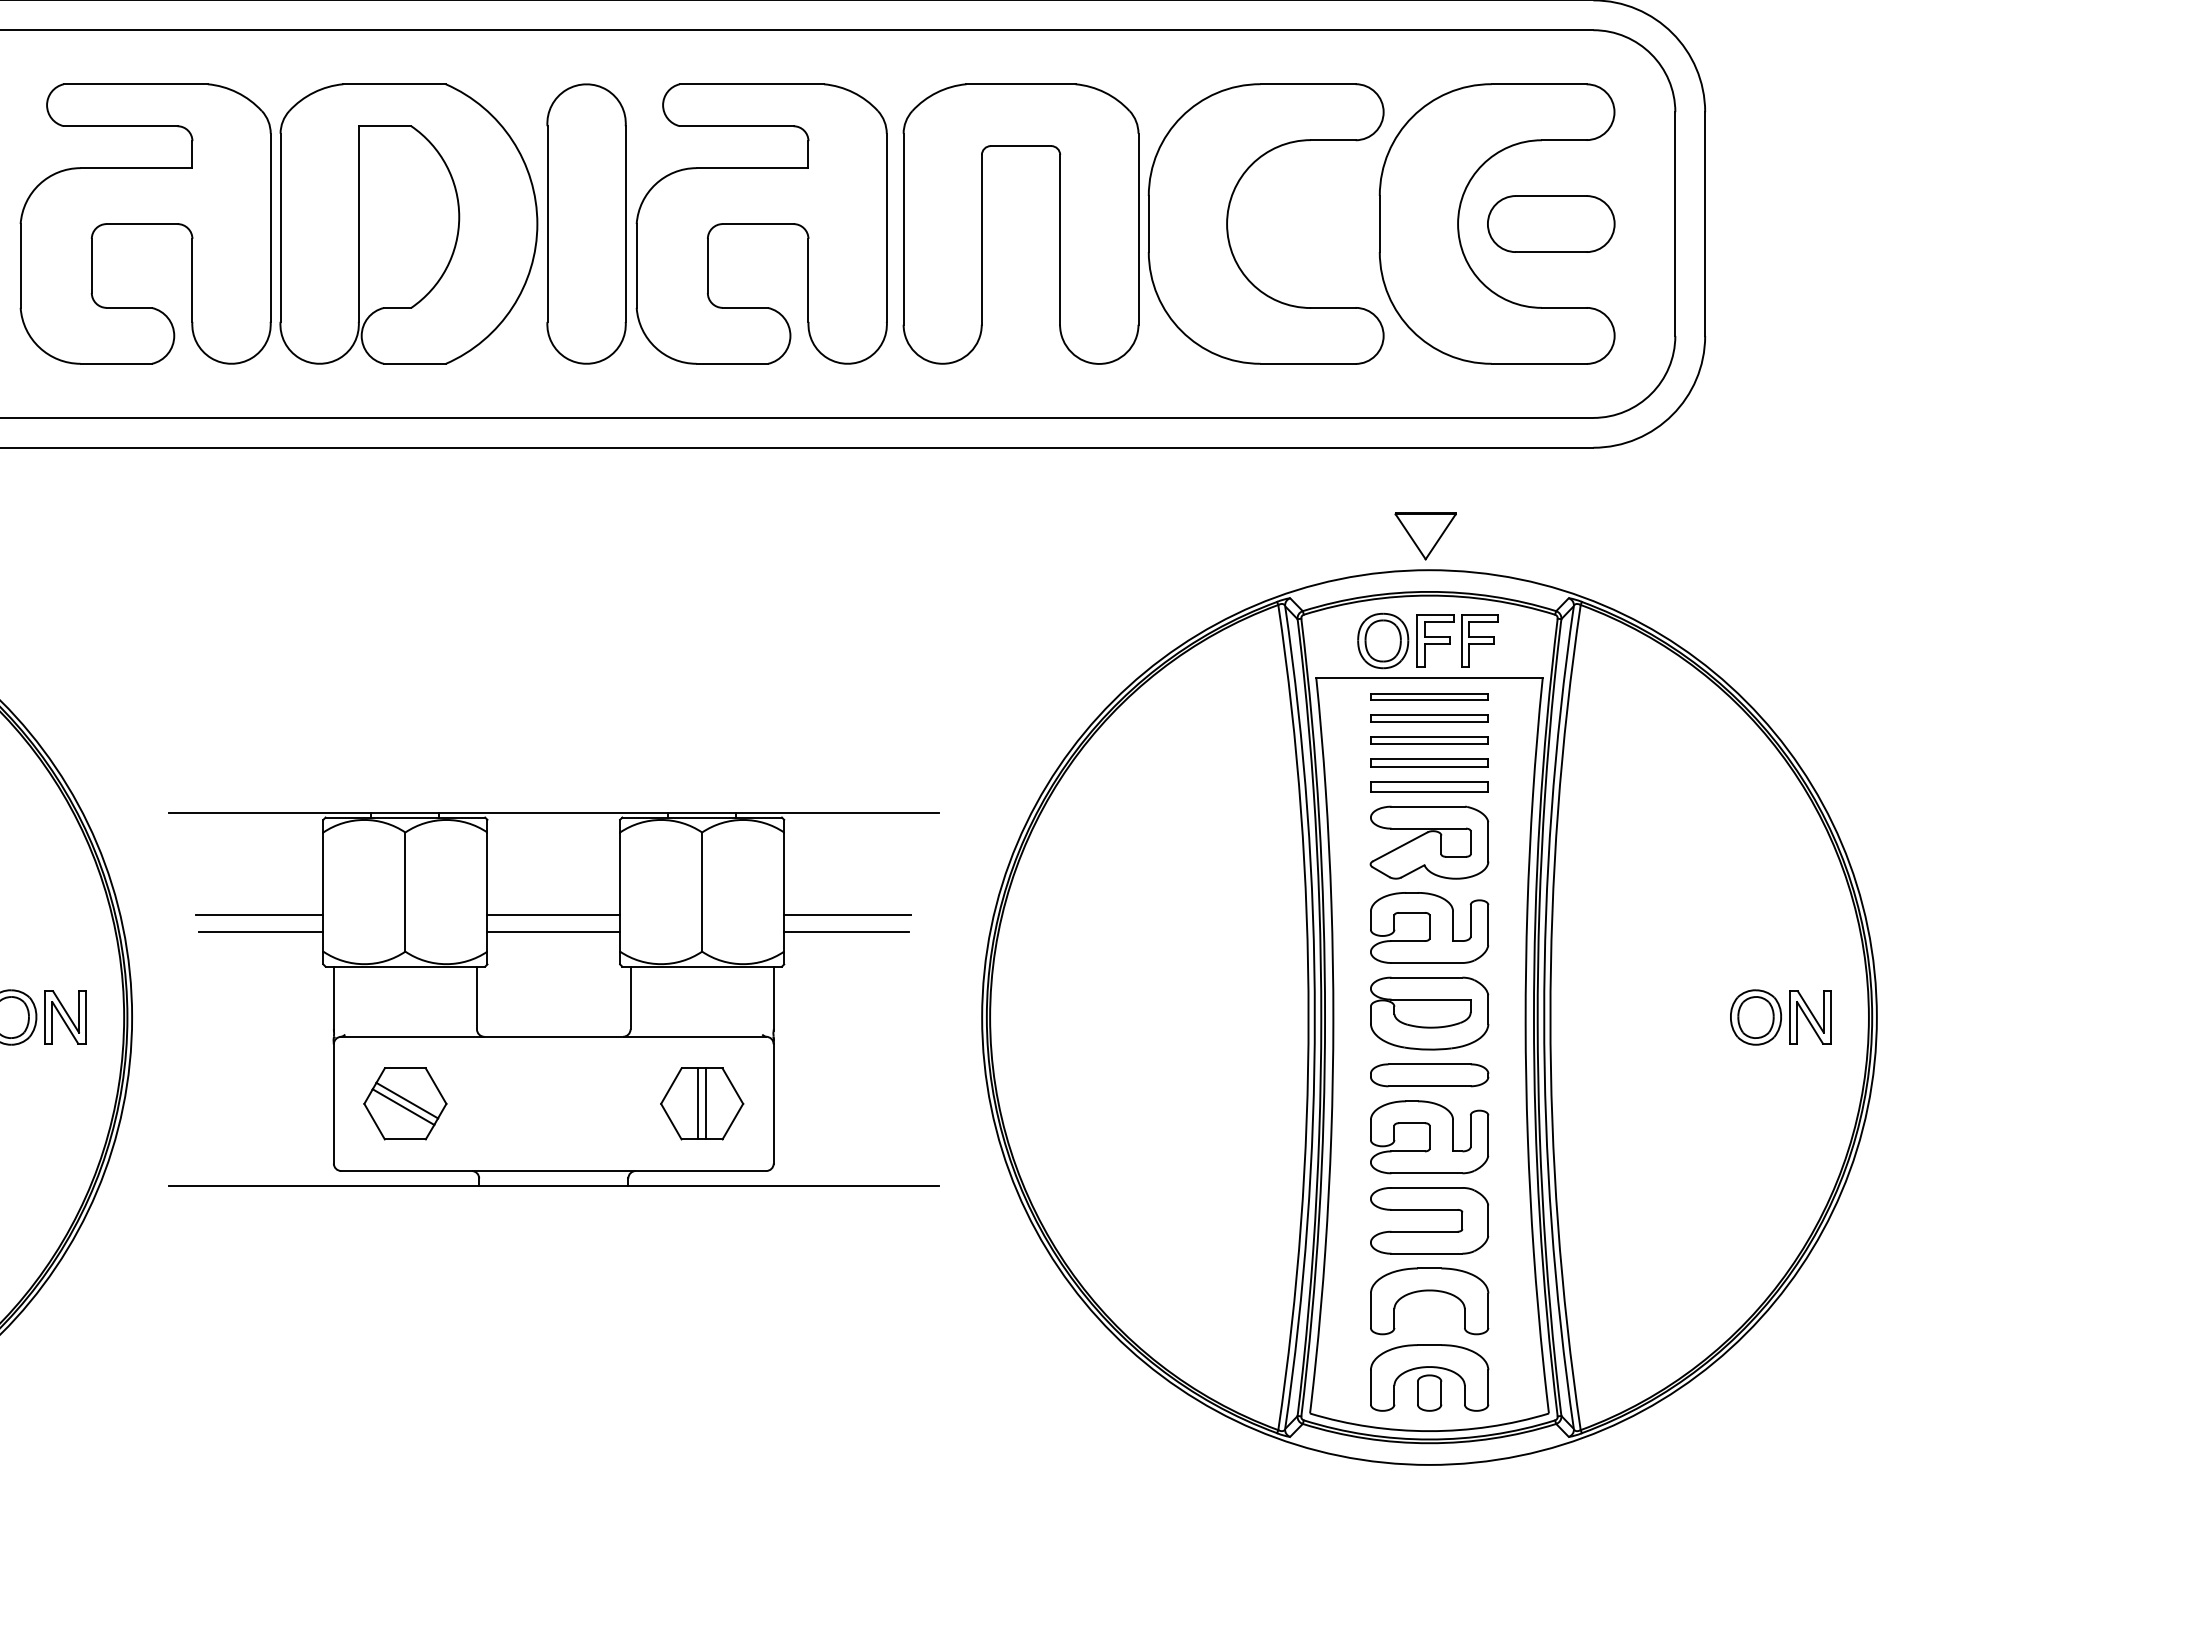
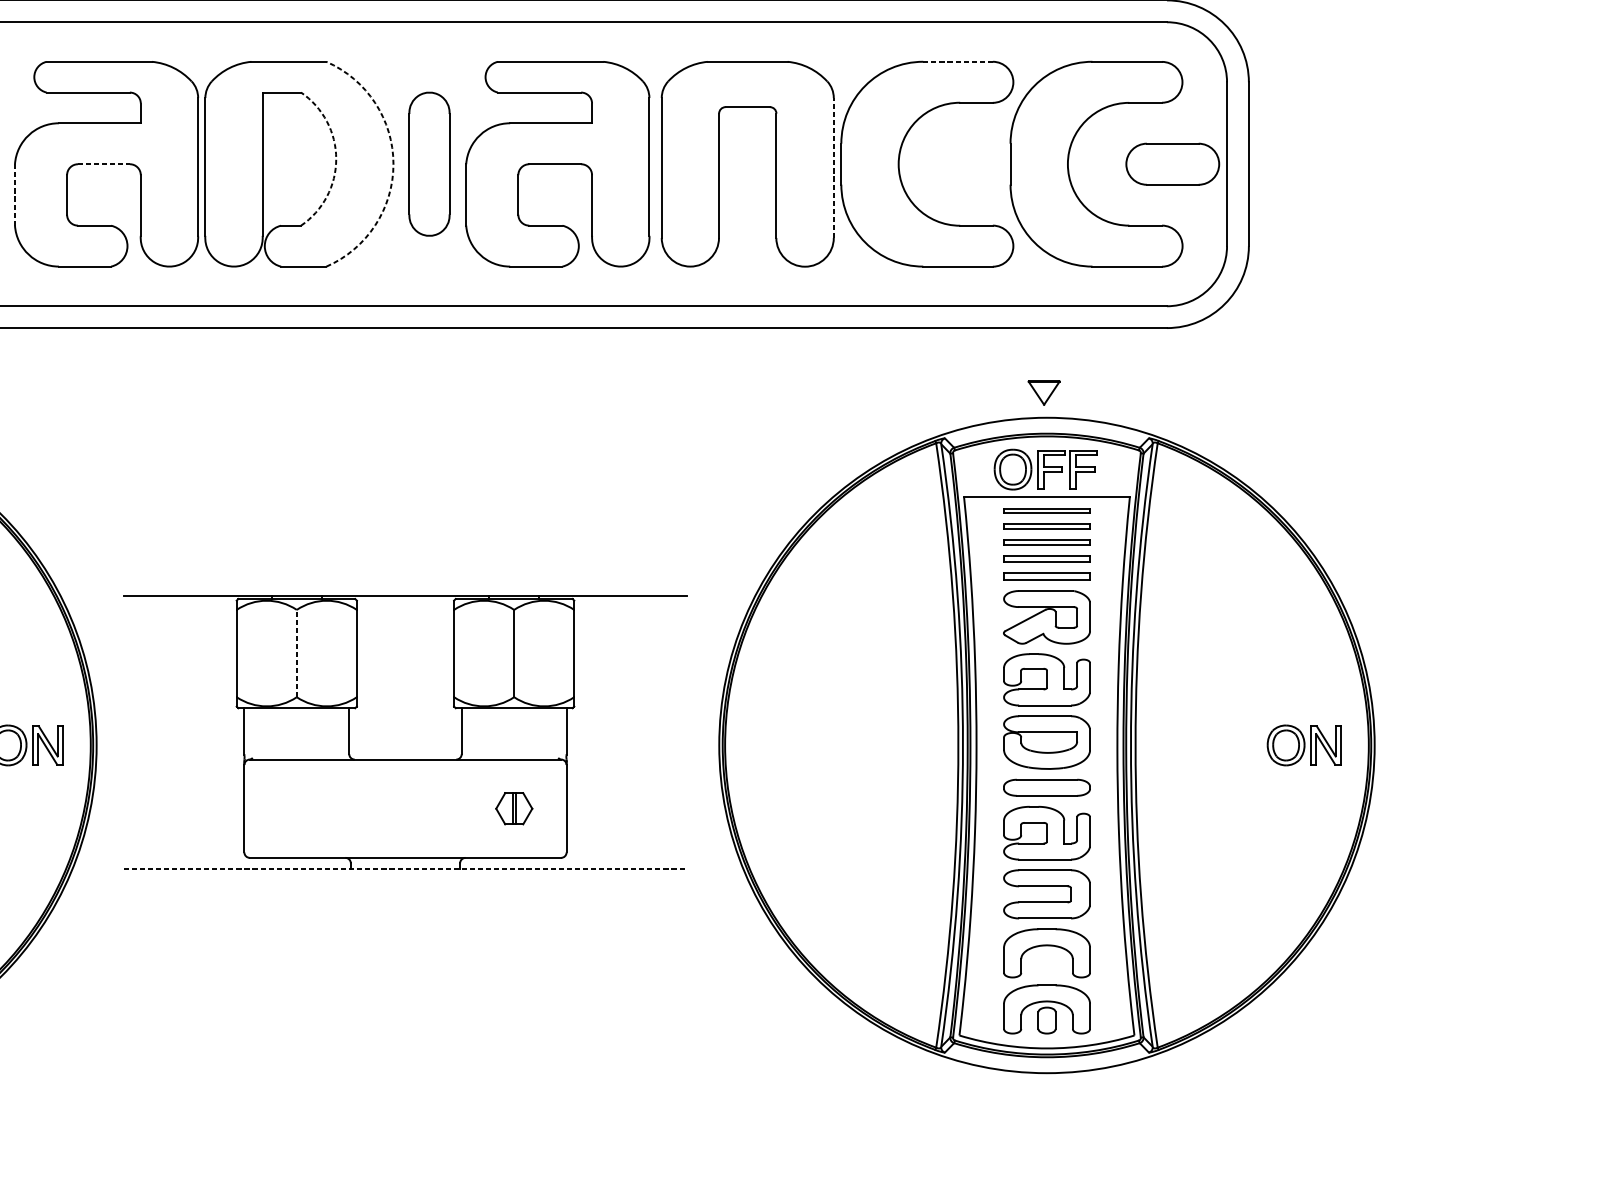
line: (1308, 84) -> (958, 62), solid -> dashed
arc: (459, 217) -> (336, 159), solid -> dashed
part: (586, 223) -> (429, 163), size x0.7
part: (1551, 223) -> (1172, 163), moved
line: (142, 224) -> (104, 164), solid -> dashed
arc: (537, 224) -> (393, 164), solid -> dashed
line: (1138, 229) -> (833, 168), solid -> dashed
line: (20, 265) -> (14, 194), solid -> dashed
part: (1425, 536) -> (1044, 393), size x0.7
line: (405, 892) -> (296, 653), solid -> dashed
line: (259, 914) -> (189, 669), removed
line: (553, 914) -> (405, 669), removed
line: (847, 914) -> (620, 669), removed
line: (261, 932) -> (191, 683), removed
line: (553, 932) -> (405, 683), removed
line: (846, 932) -> (619, 683), removed
part: (405, 1103) -> (296, 808), removed
part: (702, 1103) -> (514, 808), size x0.6
line: (553, 1185) -> (405, 868), solid -> dashed

